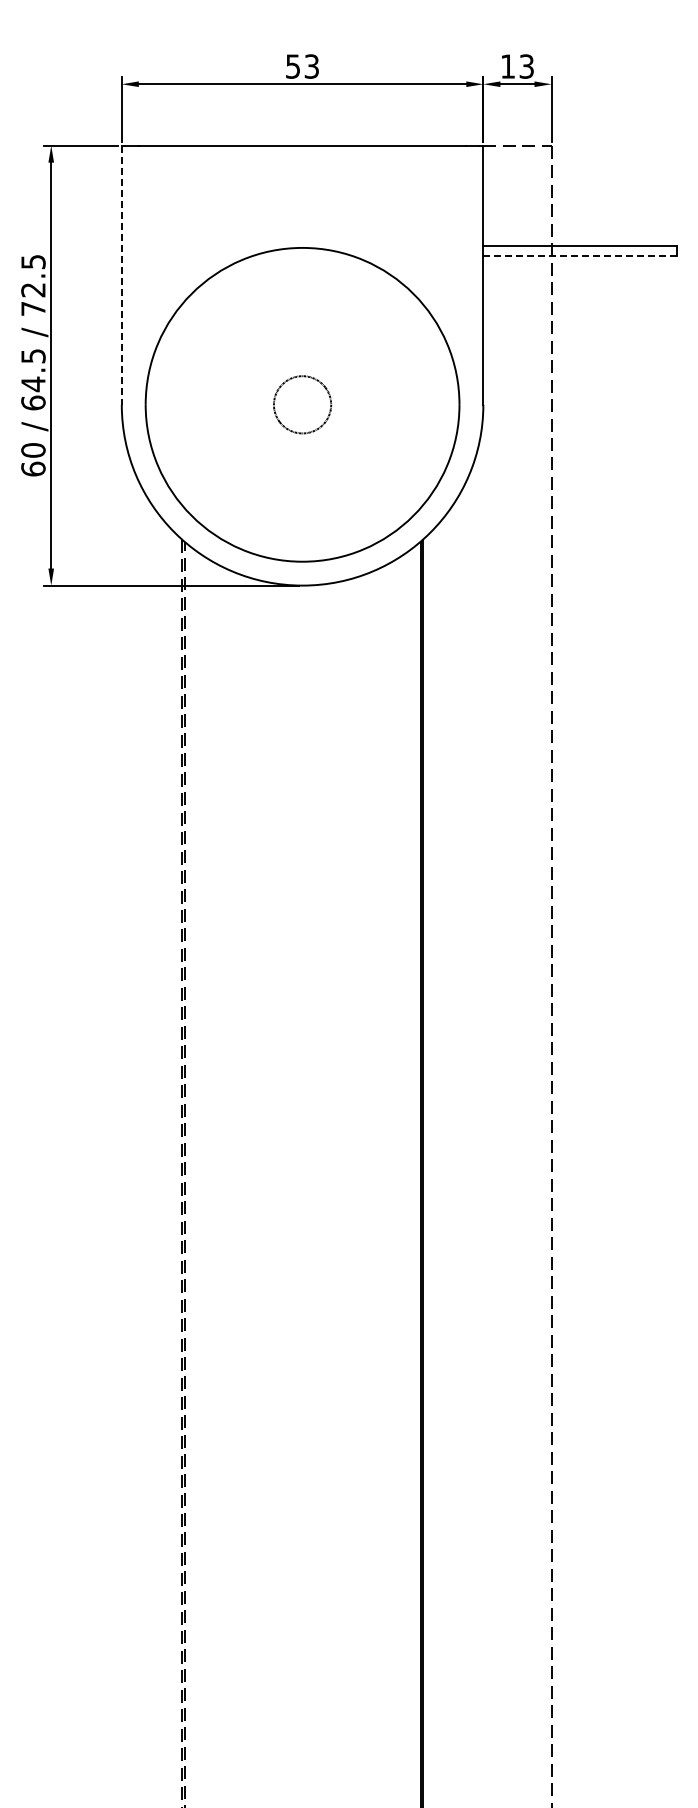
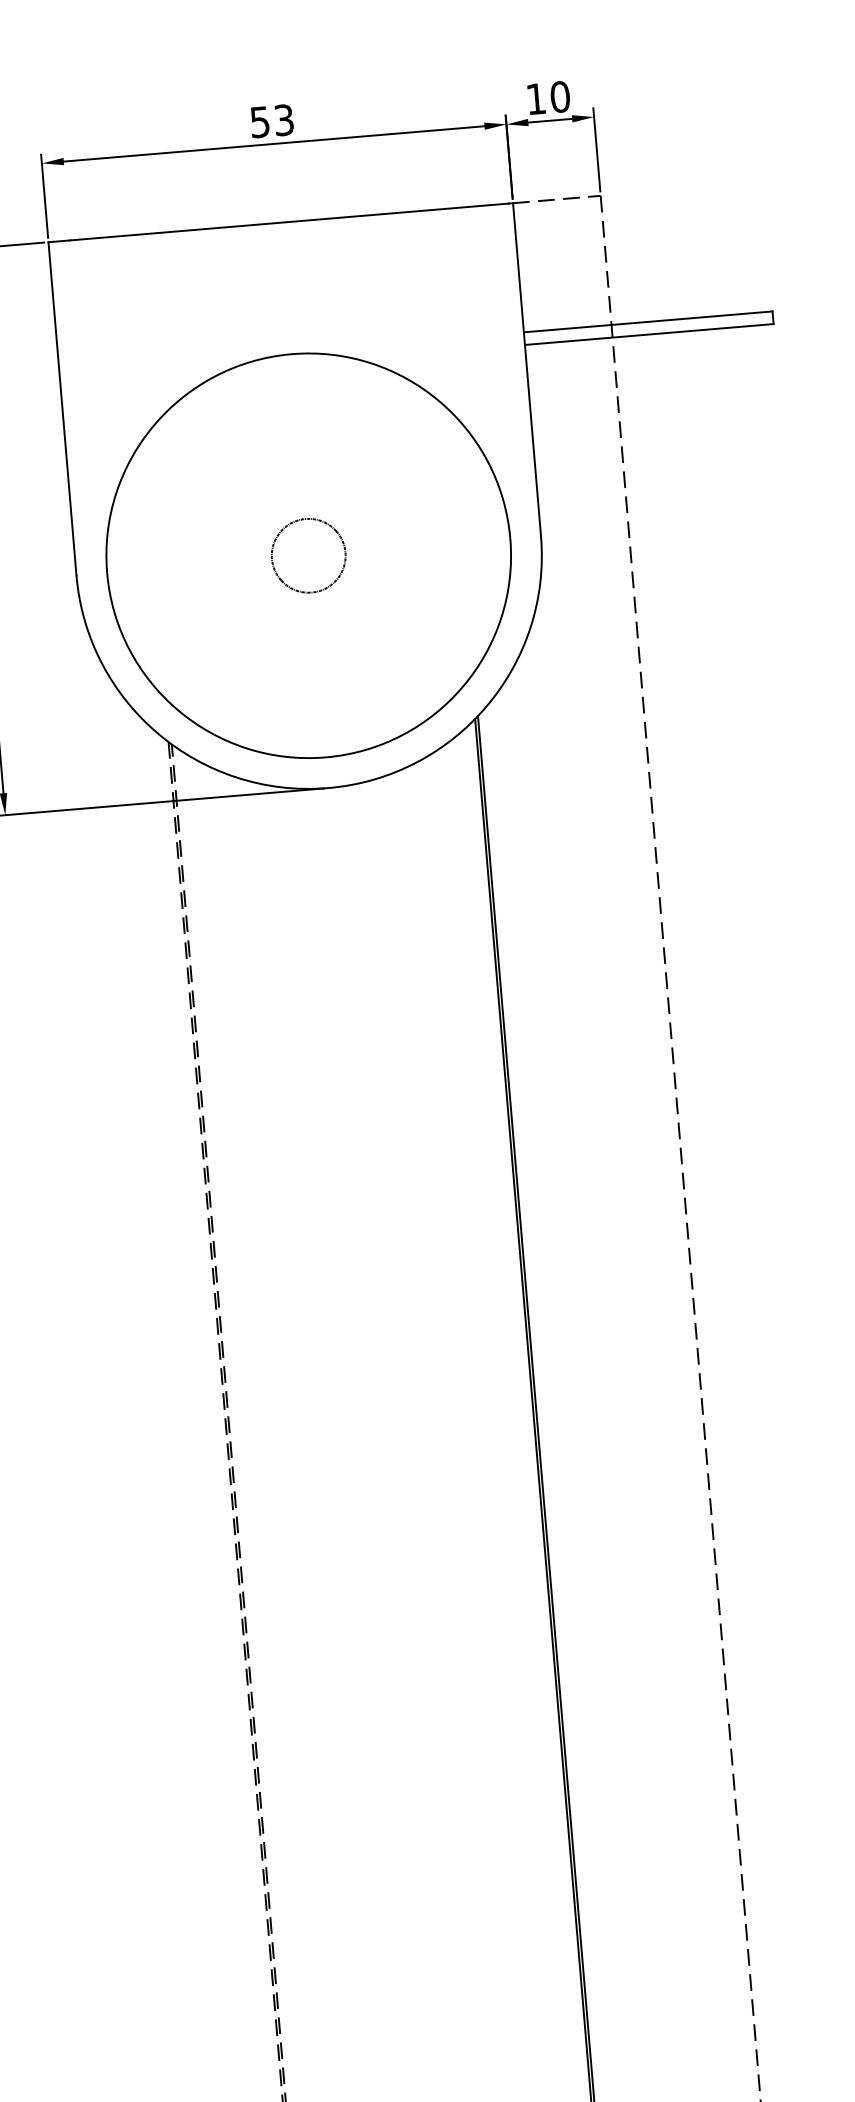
text: (526, 66) -> (559, 96), 13 -> 10
line: (580, 255) -> (649, 333), dashed -> solid
line: (121, 275) -> (62, 409), dashed -> solid

